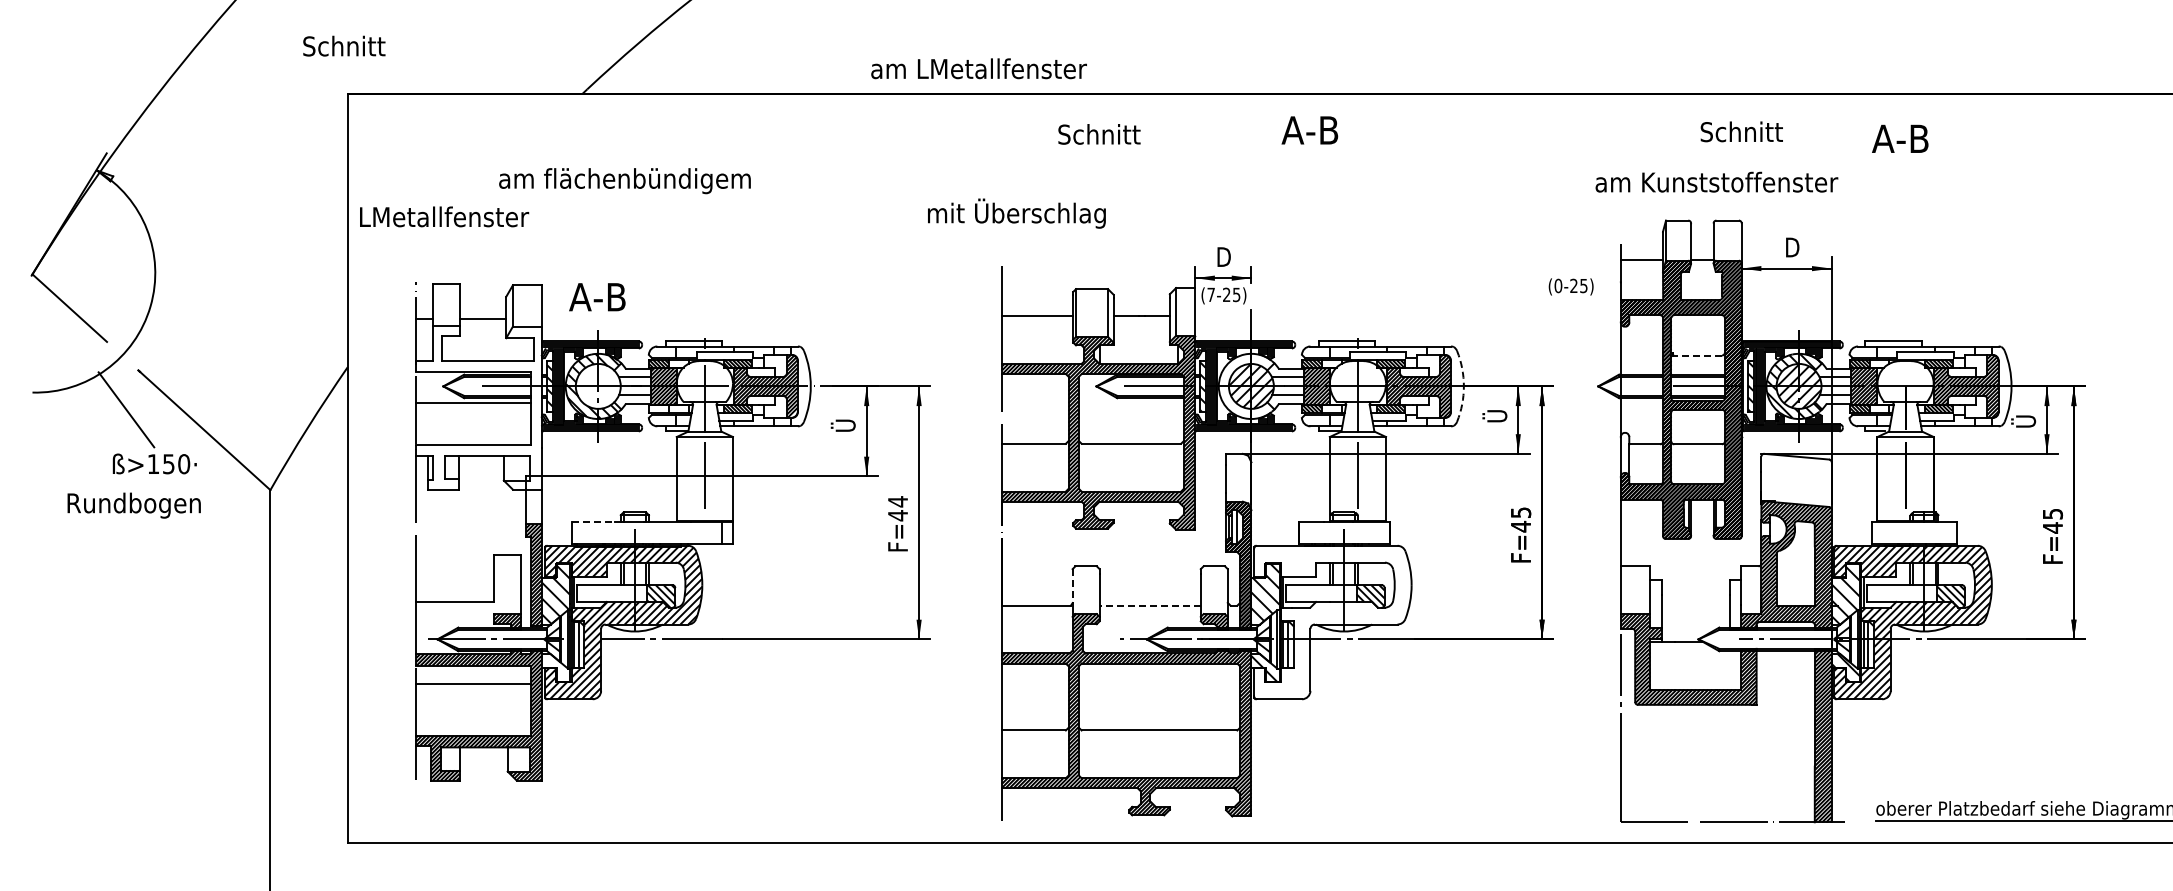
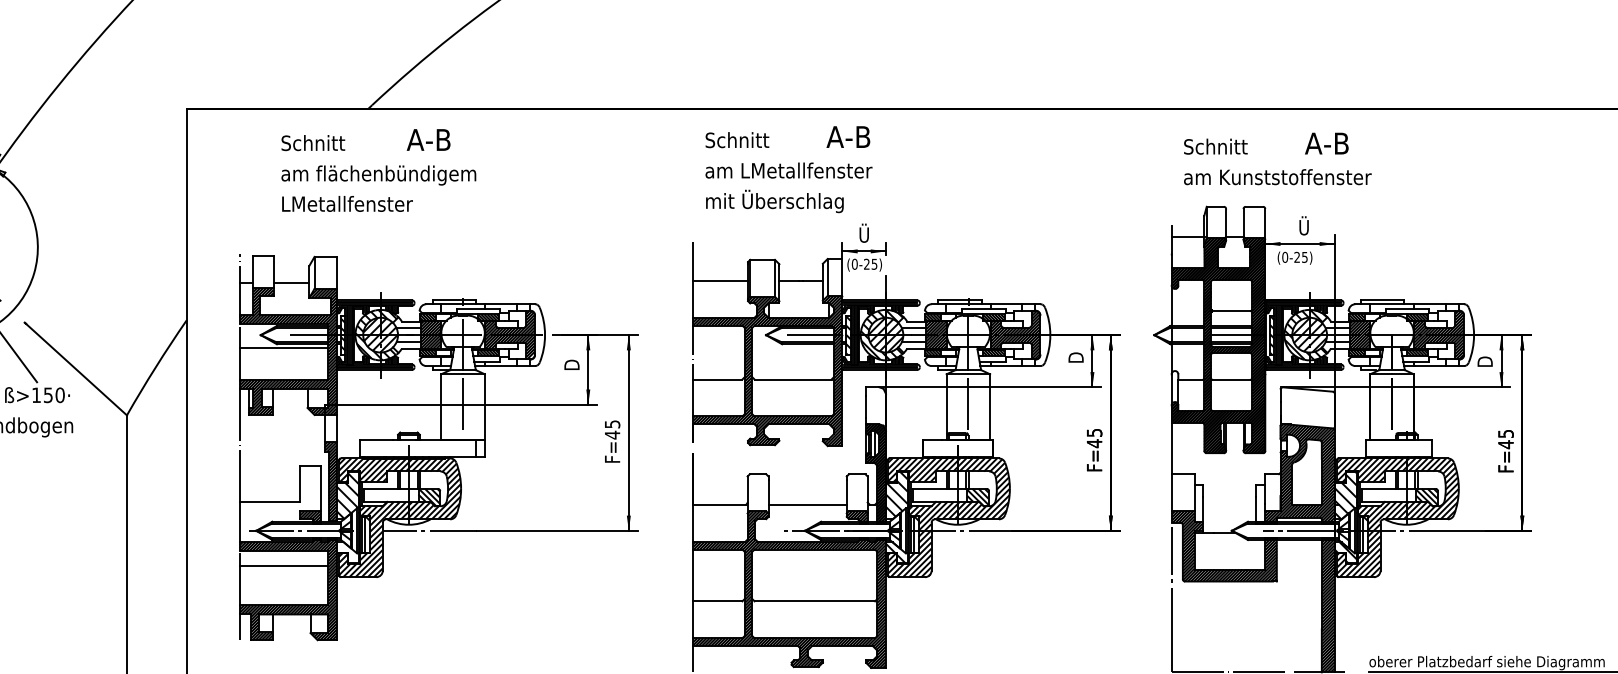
text: (344, 45) -> (313, 142), moved
text: (978, 68) -> (788, 170), moved
text: (1309, 130) -> (848, 137), moved
text: (1741, 131) -> (1215, 146), moved
text: (1099, 134) -> (737, 140), moved
text: (1900, 138) -> (1327, 143), moved
text: (624, 181) -> (378, 175), moved
text: (1716, 181) -> (1277, 176), moved
text: (1016, 213) -> (774, 201), moved
text: (444, 216) -> (347, 203), moved
text: (1792, 244) -> (1304, 225), D -> Ü
text: (1223, 254) -> (864, 233), D -> Ü
text: (1570, 286) -> (1294, 257), moved
text: (1211, 294) -> (855, 264), (7-25) -> (0-25)
text: (597, 297) -> (428, 140), moved
line: (1698, 355) -> (1231, 311), dashed -> solid
hatch: (1246, 385) -> (882, 334), added
hatch: (598, 386) -> (380, 335), added
arc: (1463, 386) -> (1050, 335), dashed -> solid
hatch: (479, 407) -> (288, 351), added
hatch: (658, 409) -> (427, 352), added
text: (1494, 415) -> (1074, 357), Ü -> D
text: (2023, 420) -> (1483, 361), Ü -> D
text: (842, 424) -> (569, 364), Ü -> D
text: (898, 501) -> (612, 424), F=44 -> F=45
line: (594, 521) -> (377, 439), dashed -> solid
line: (1072, 586) -> (747, 489), dashed -> solid
line: (1150, 605) -> (807, 504), dashed -> solid
hatch: (1332, 622) -> (948, 517), added

